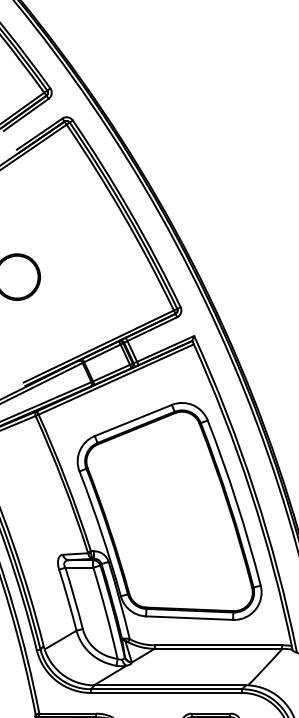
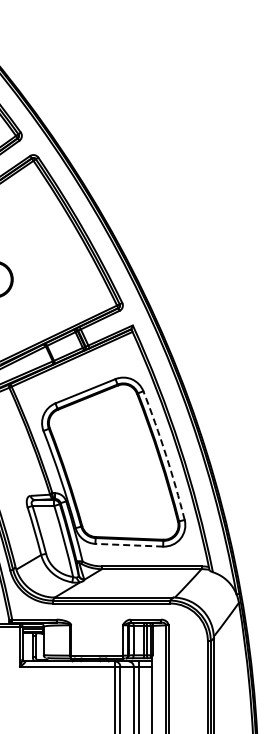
arc: (236, 501) -> (165, 454), solid -> dashed
line: (189, 618) -> (129, 545), solid -> dashed

